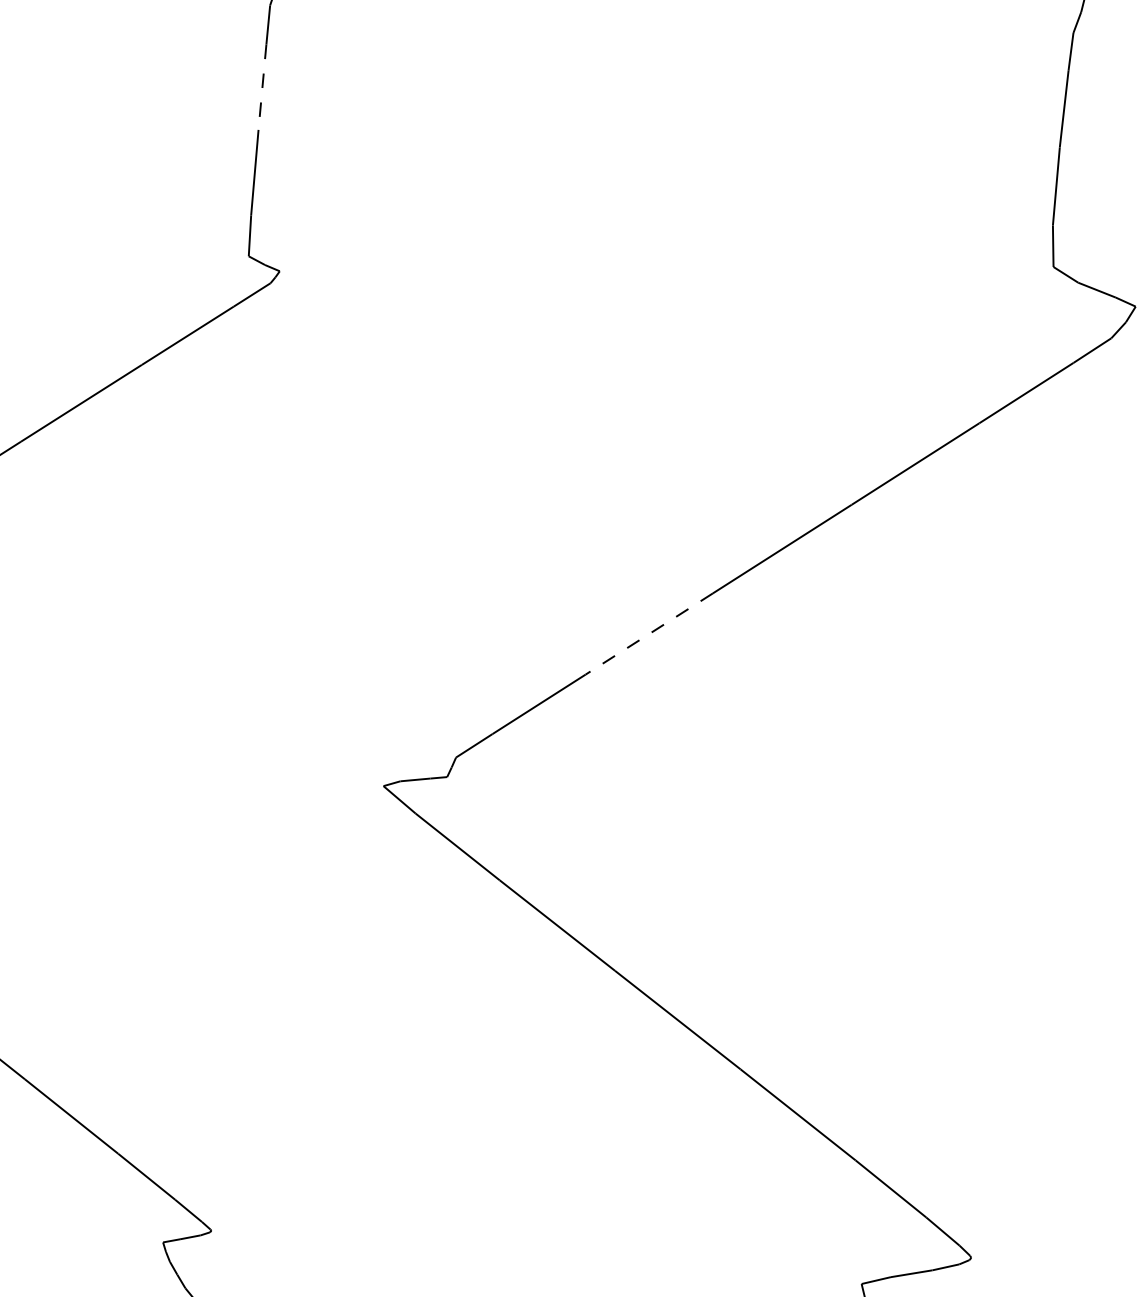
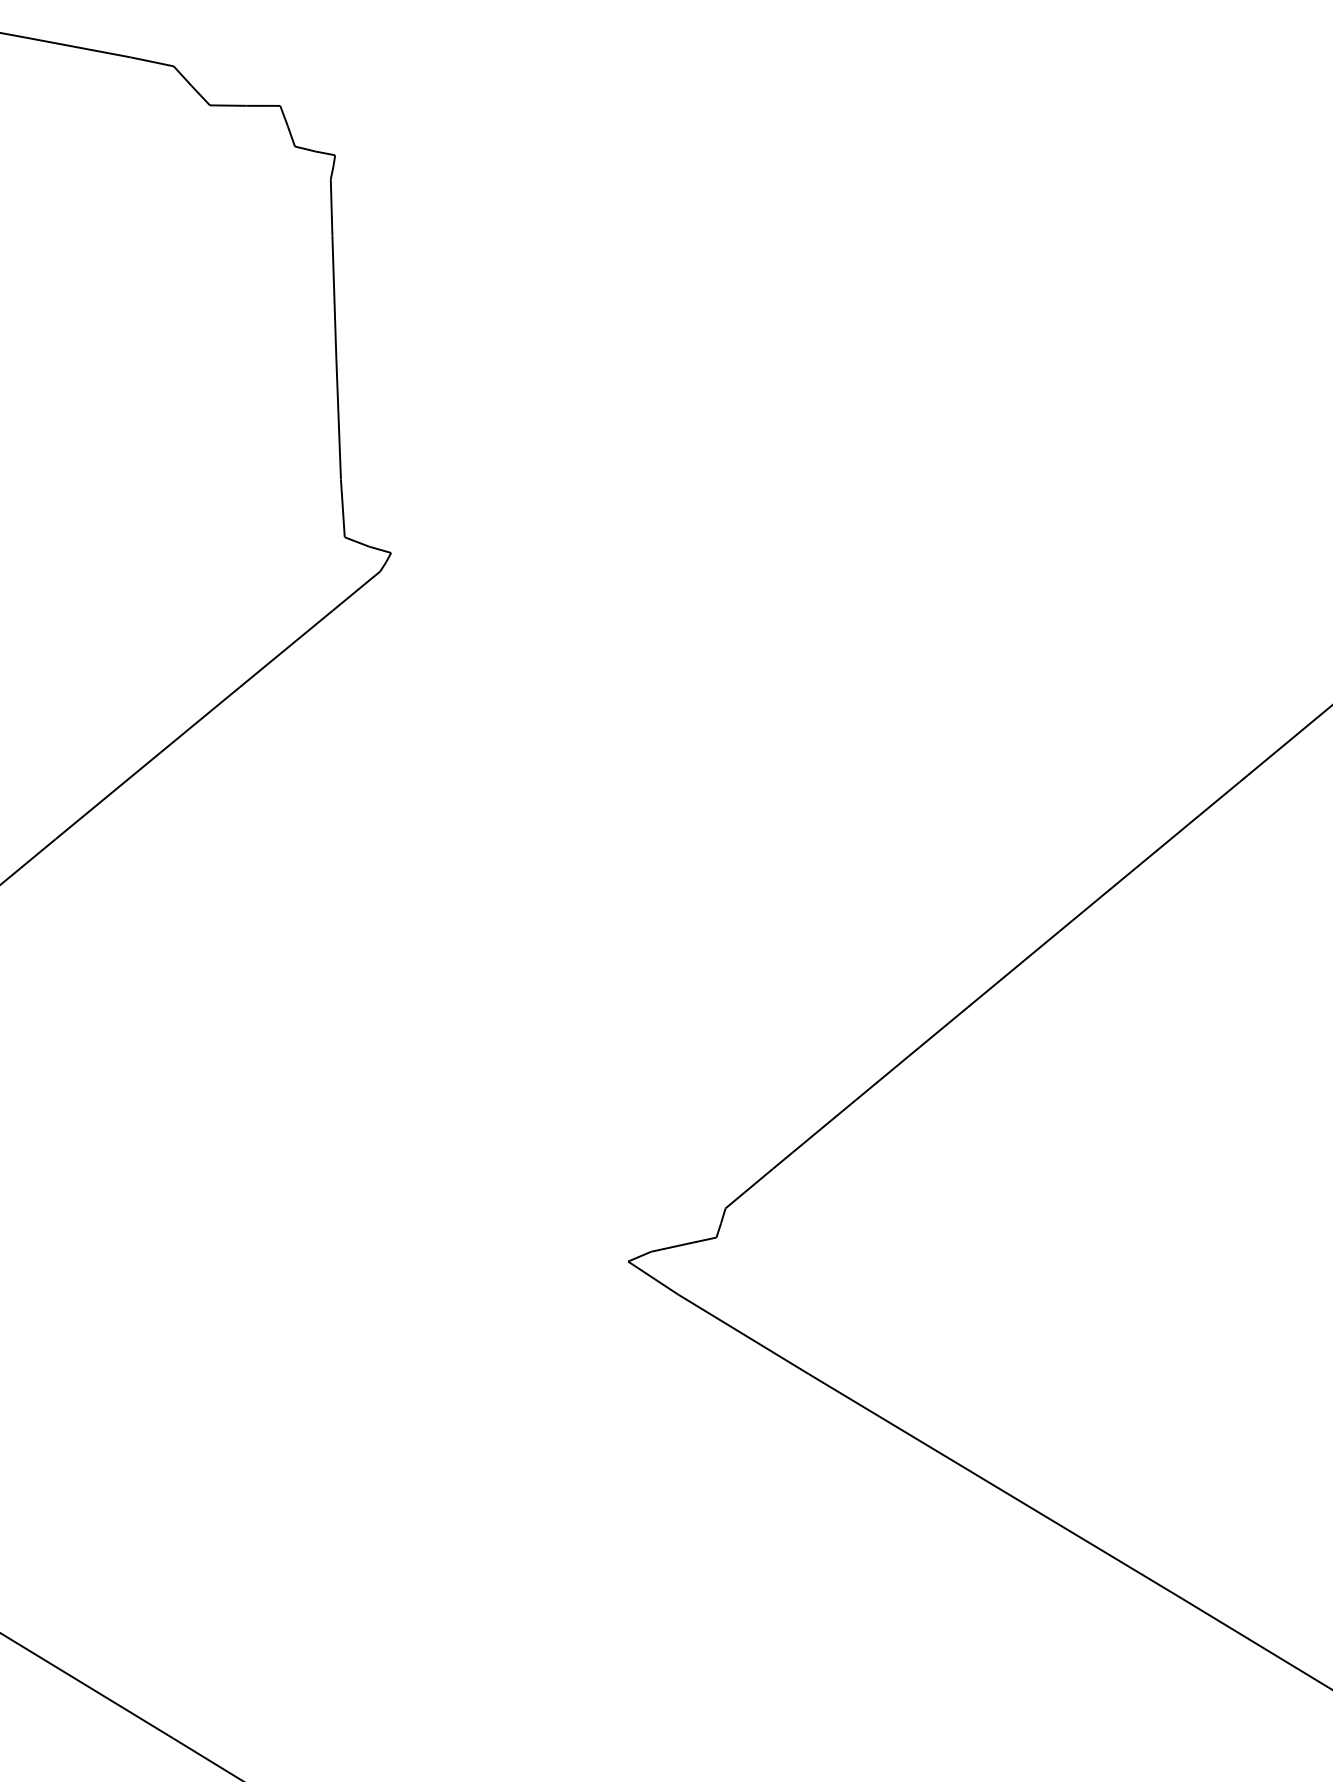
line: (262, 87) -> (334, 296), dashed -> solid
line: (648, 634) -> (975, 1000), dashed -> solid

